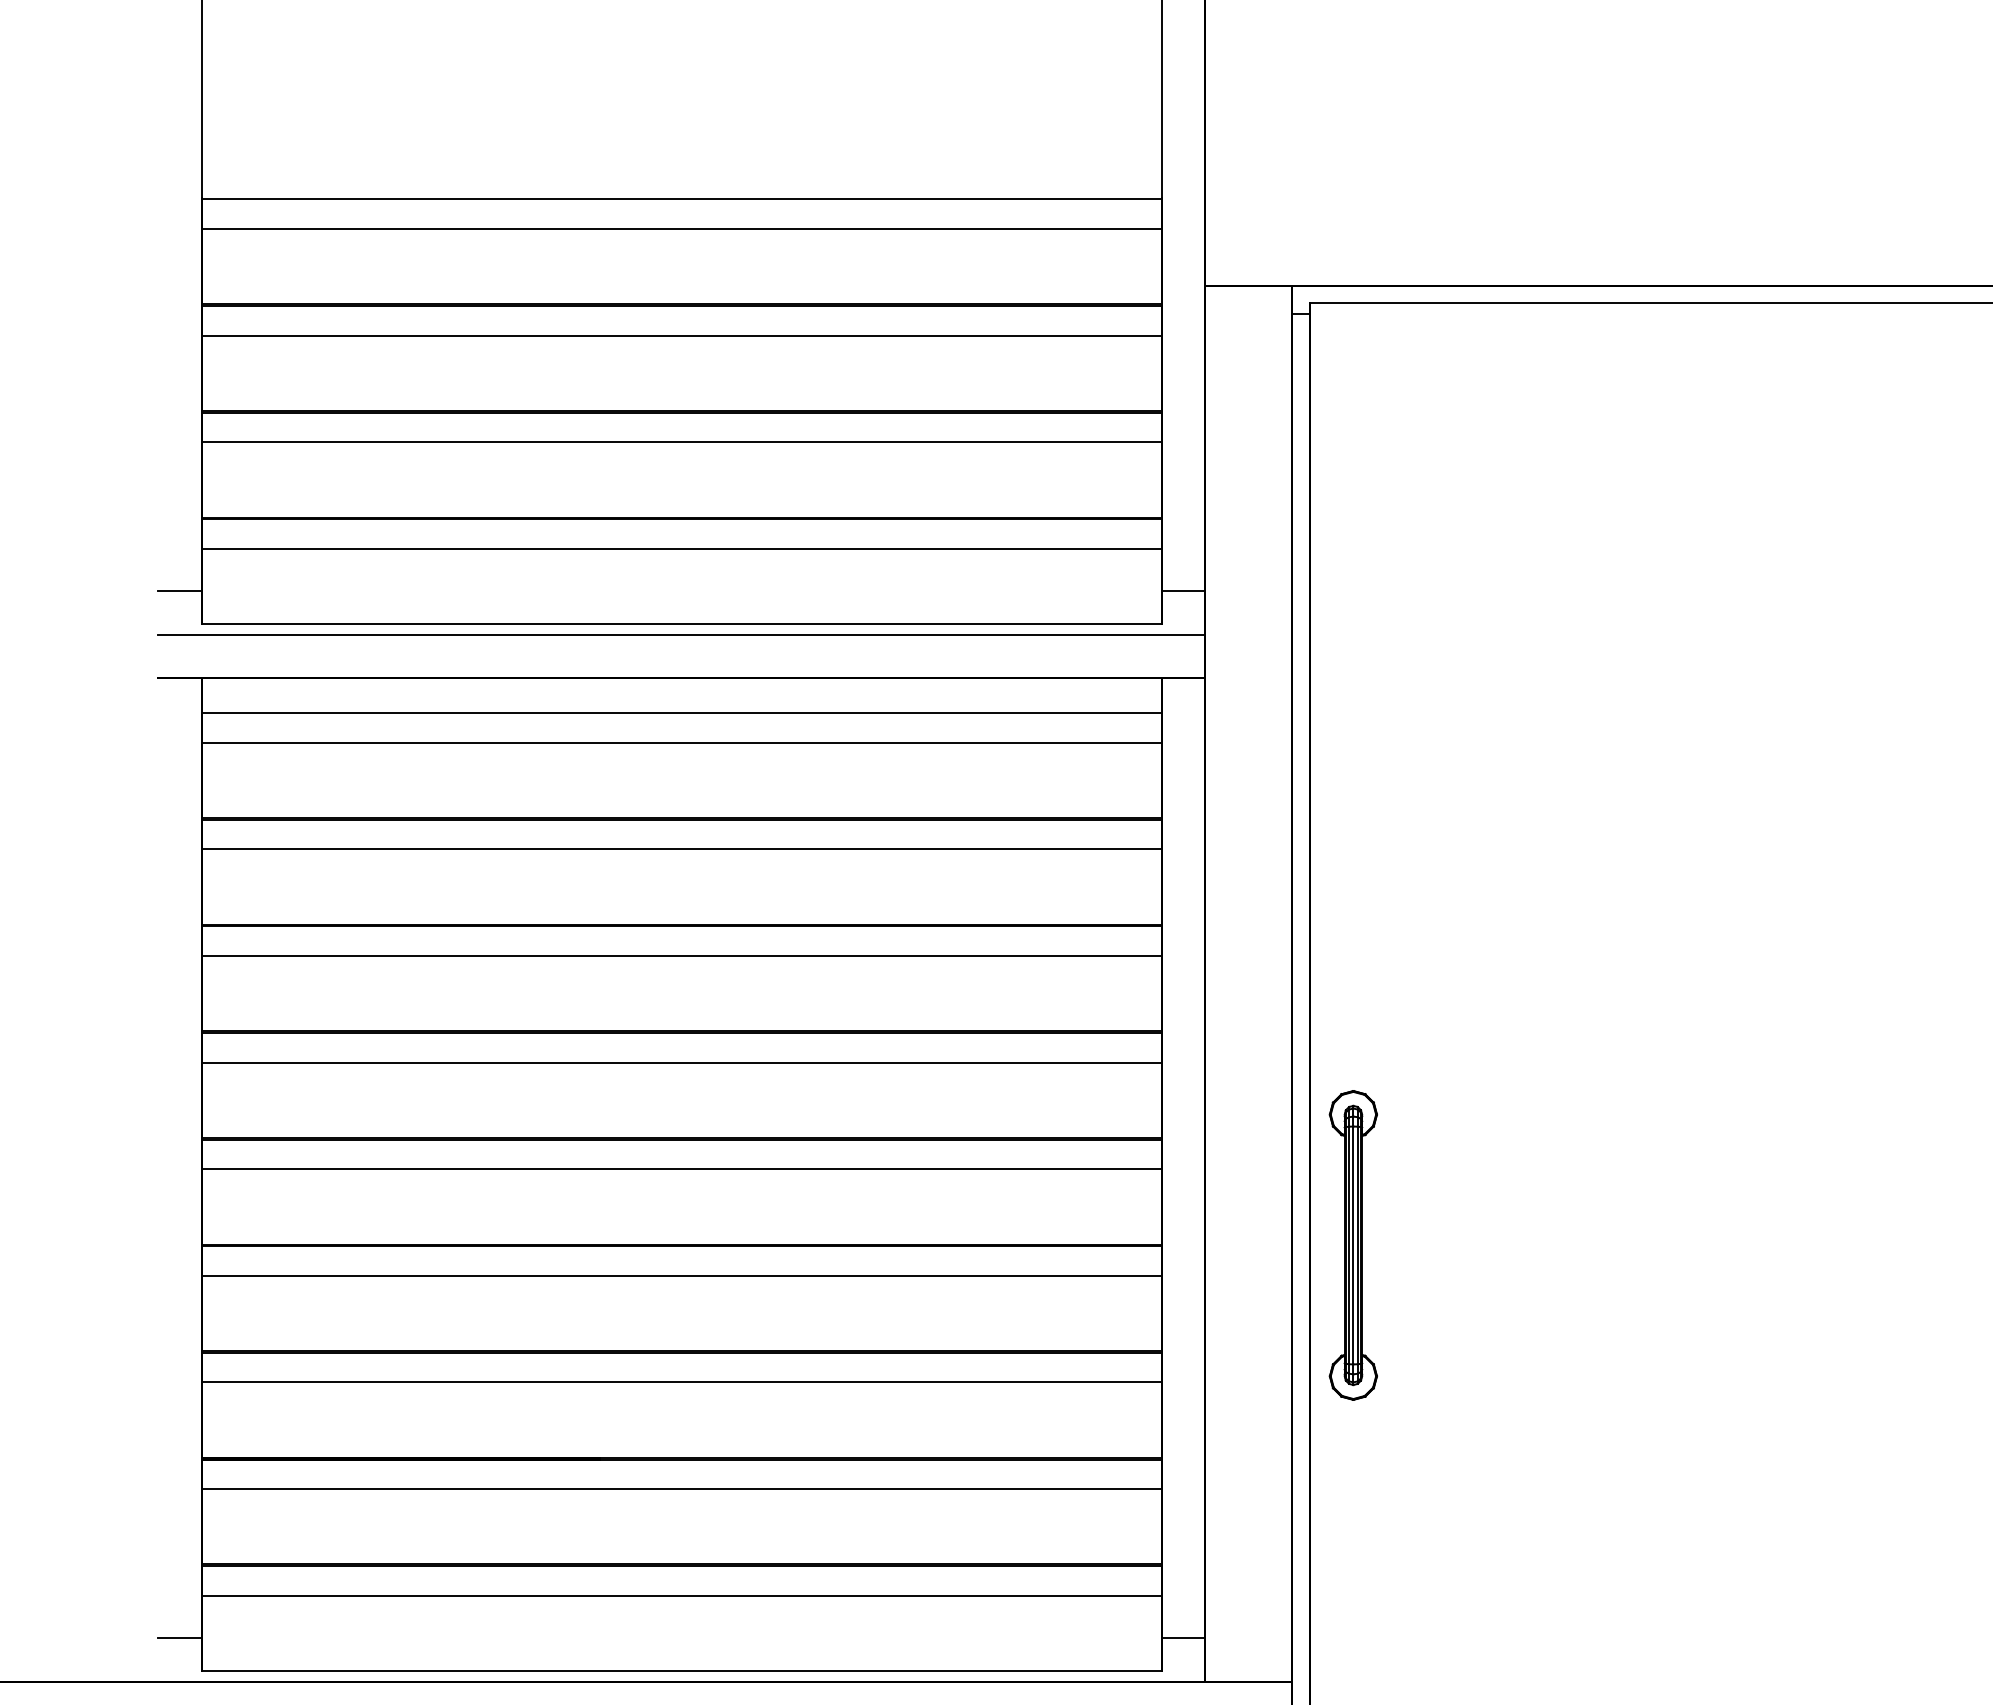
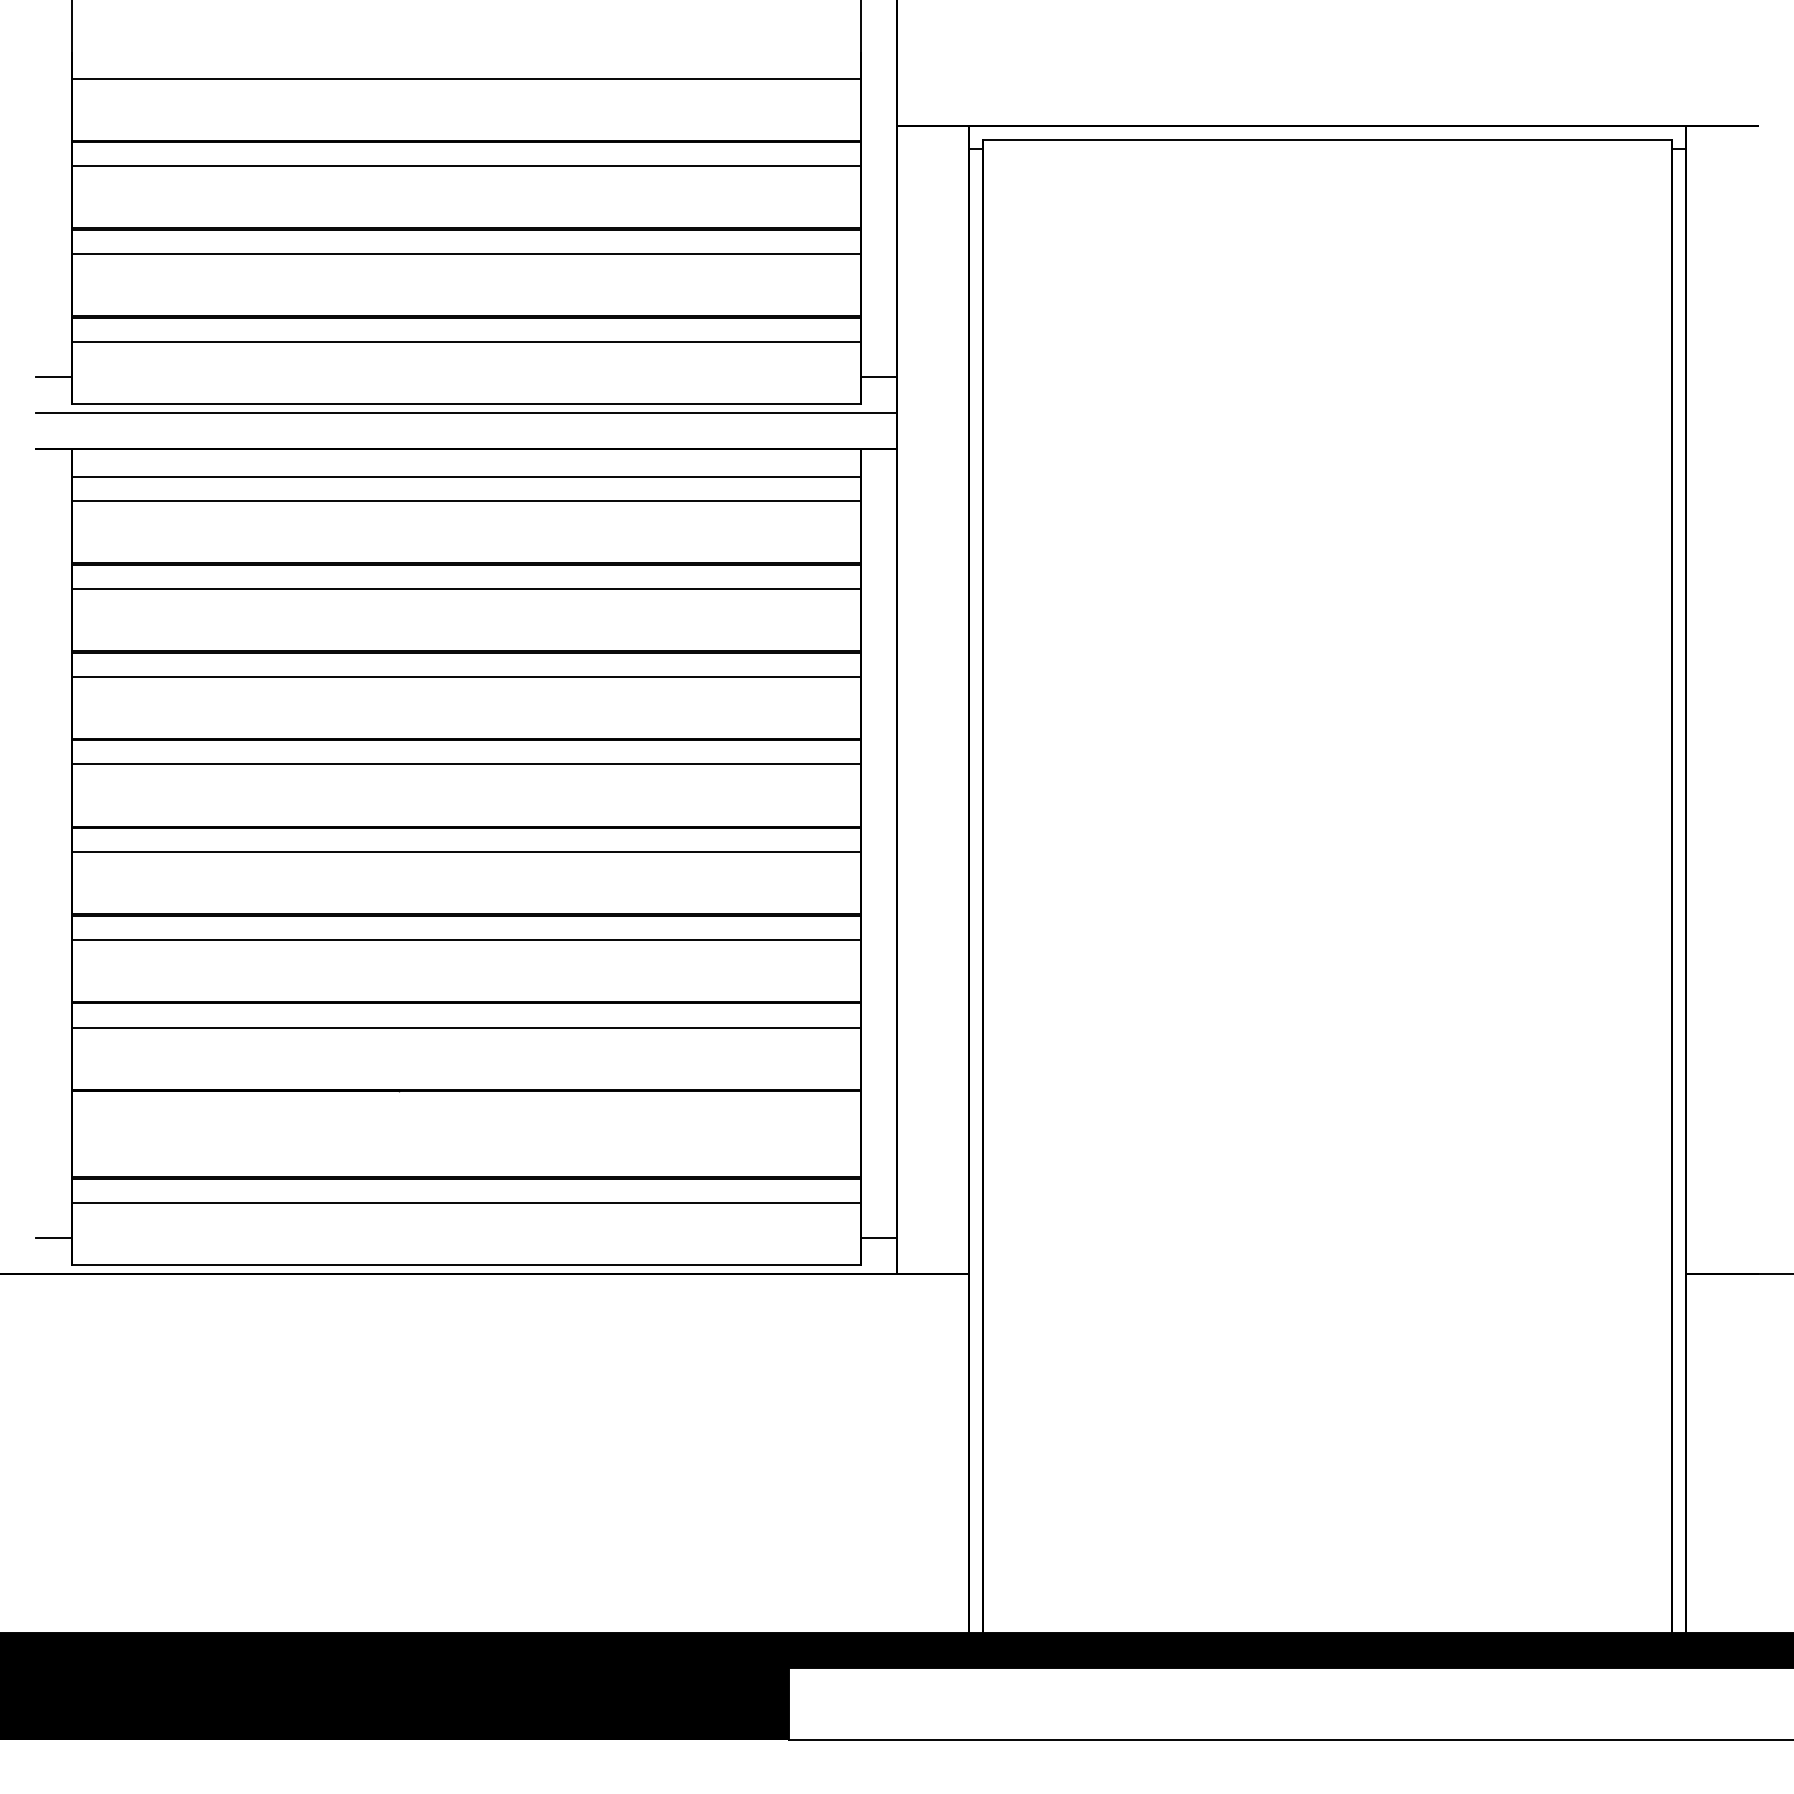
line: (681, 199) -> (466, 54), removed
part: (1352, 1244) -> (1018, 914), removed
line: (681, 1489) -> (466, 1115), removed

